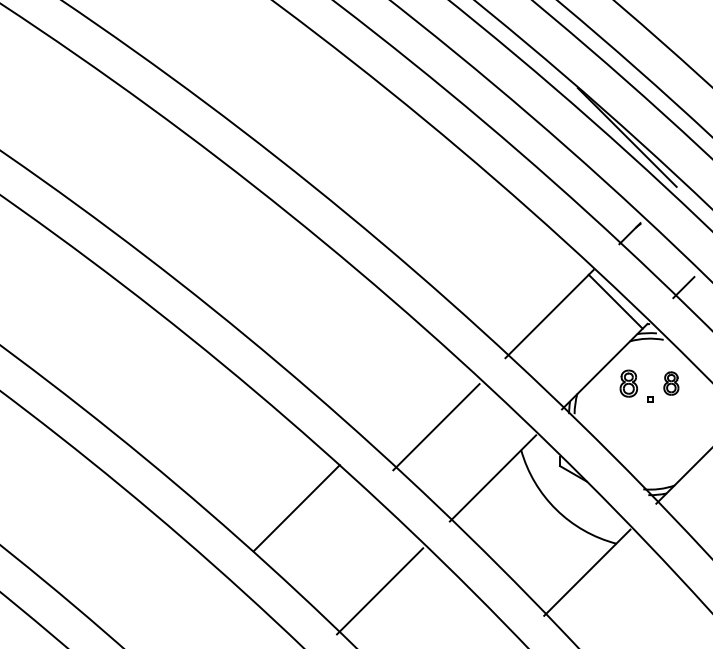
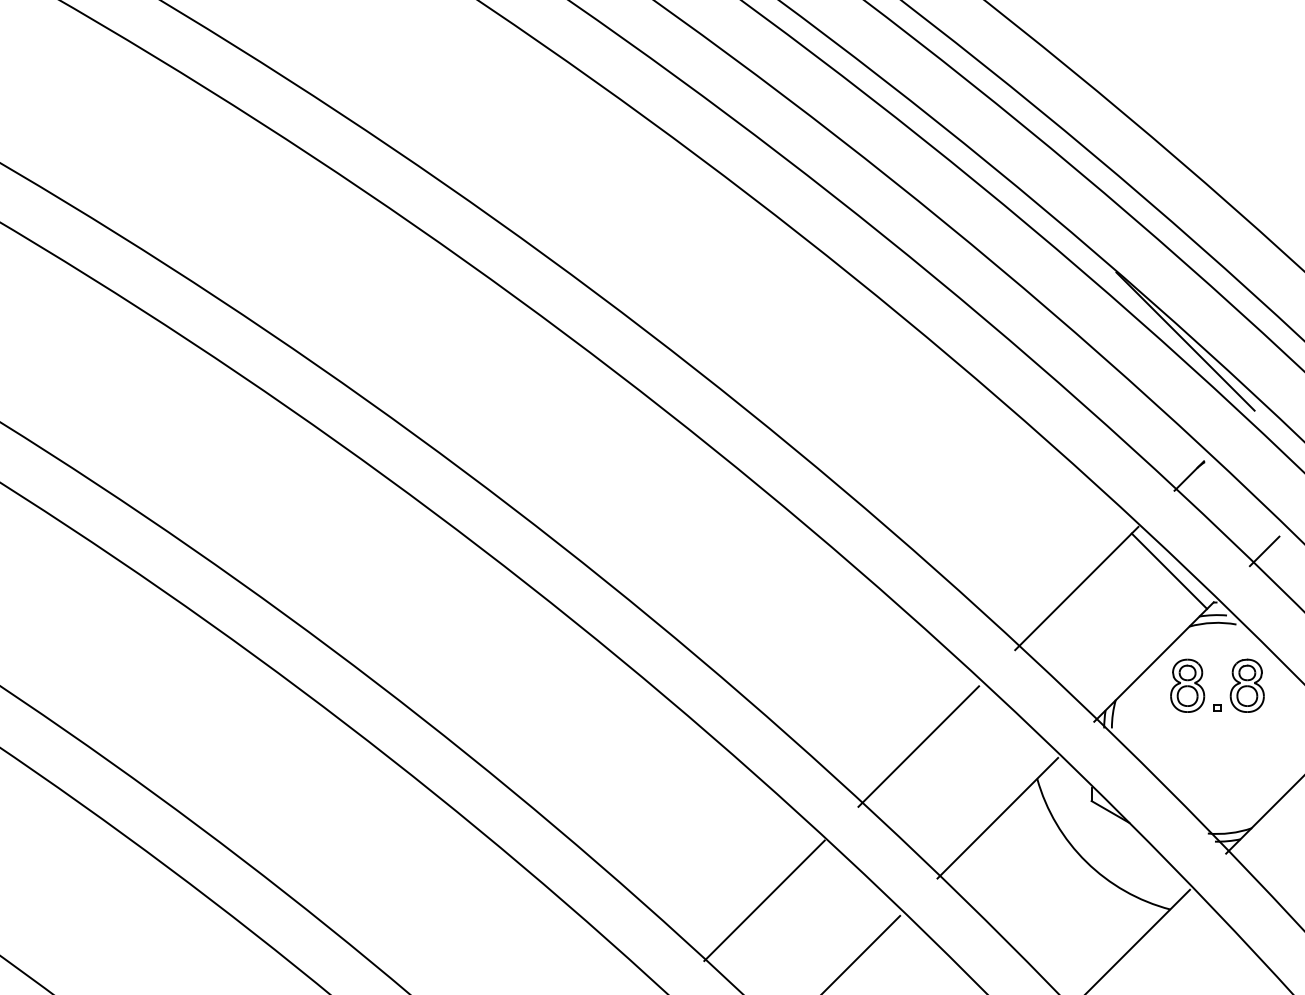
part: (628, 383) -> (1187, 685), size x1.43
part: (670, 383) -> (1246, 685), size x1.67
line: (296, 507) -> (764, 900), moved

